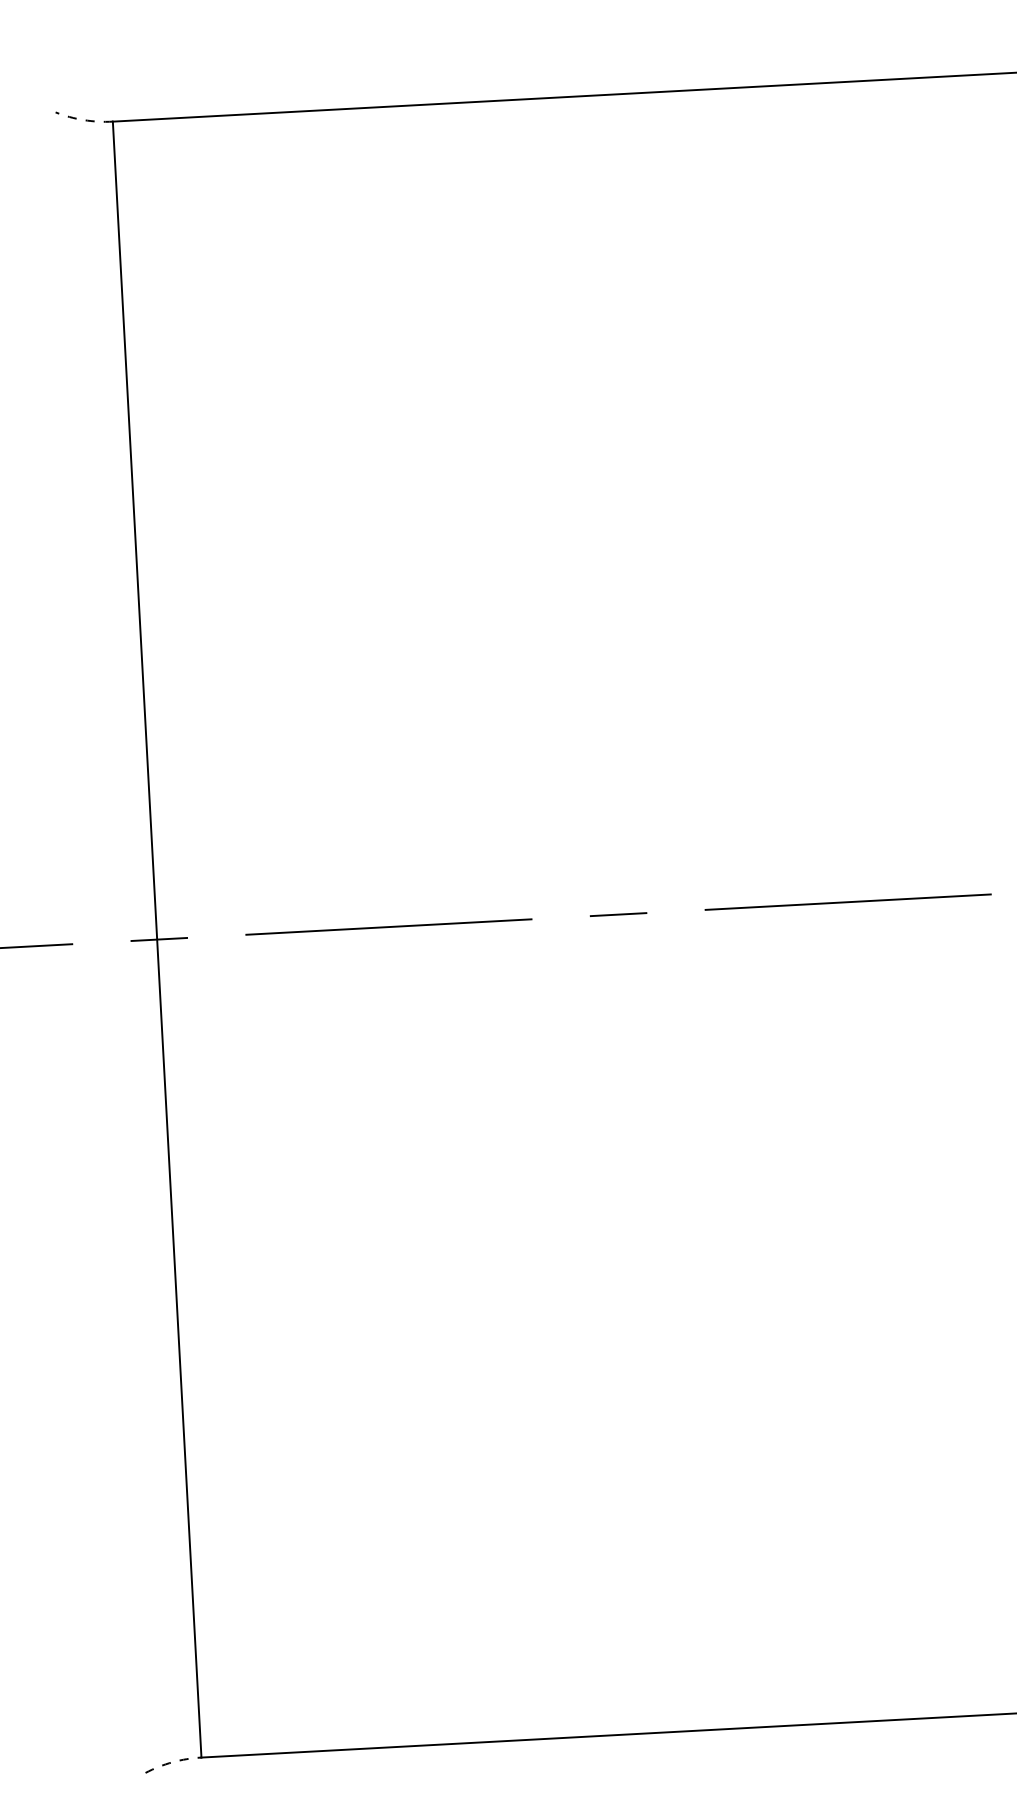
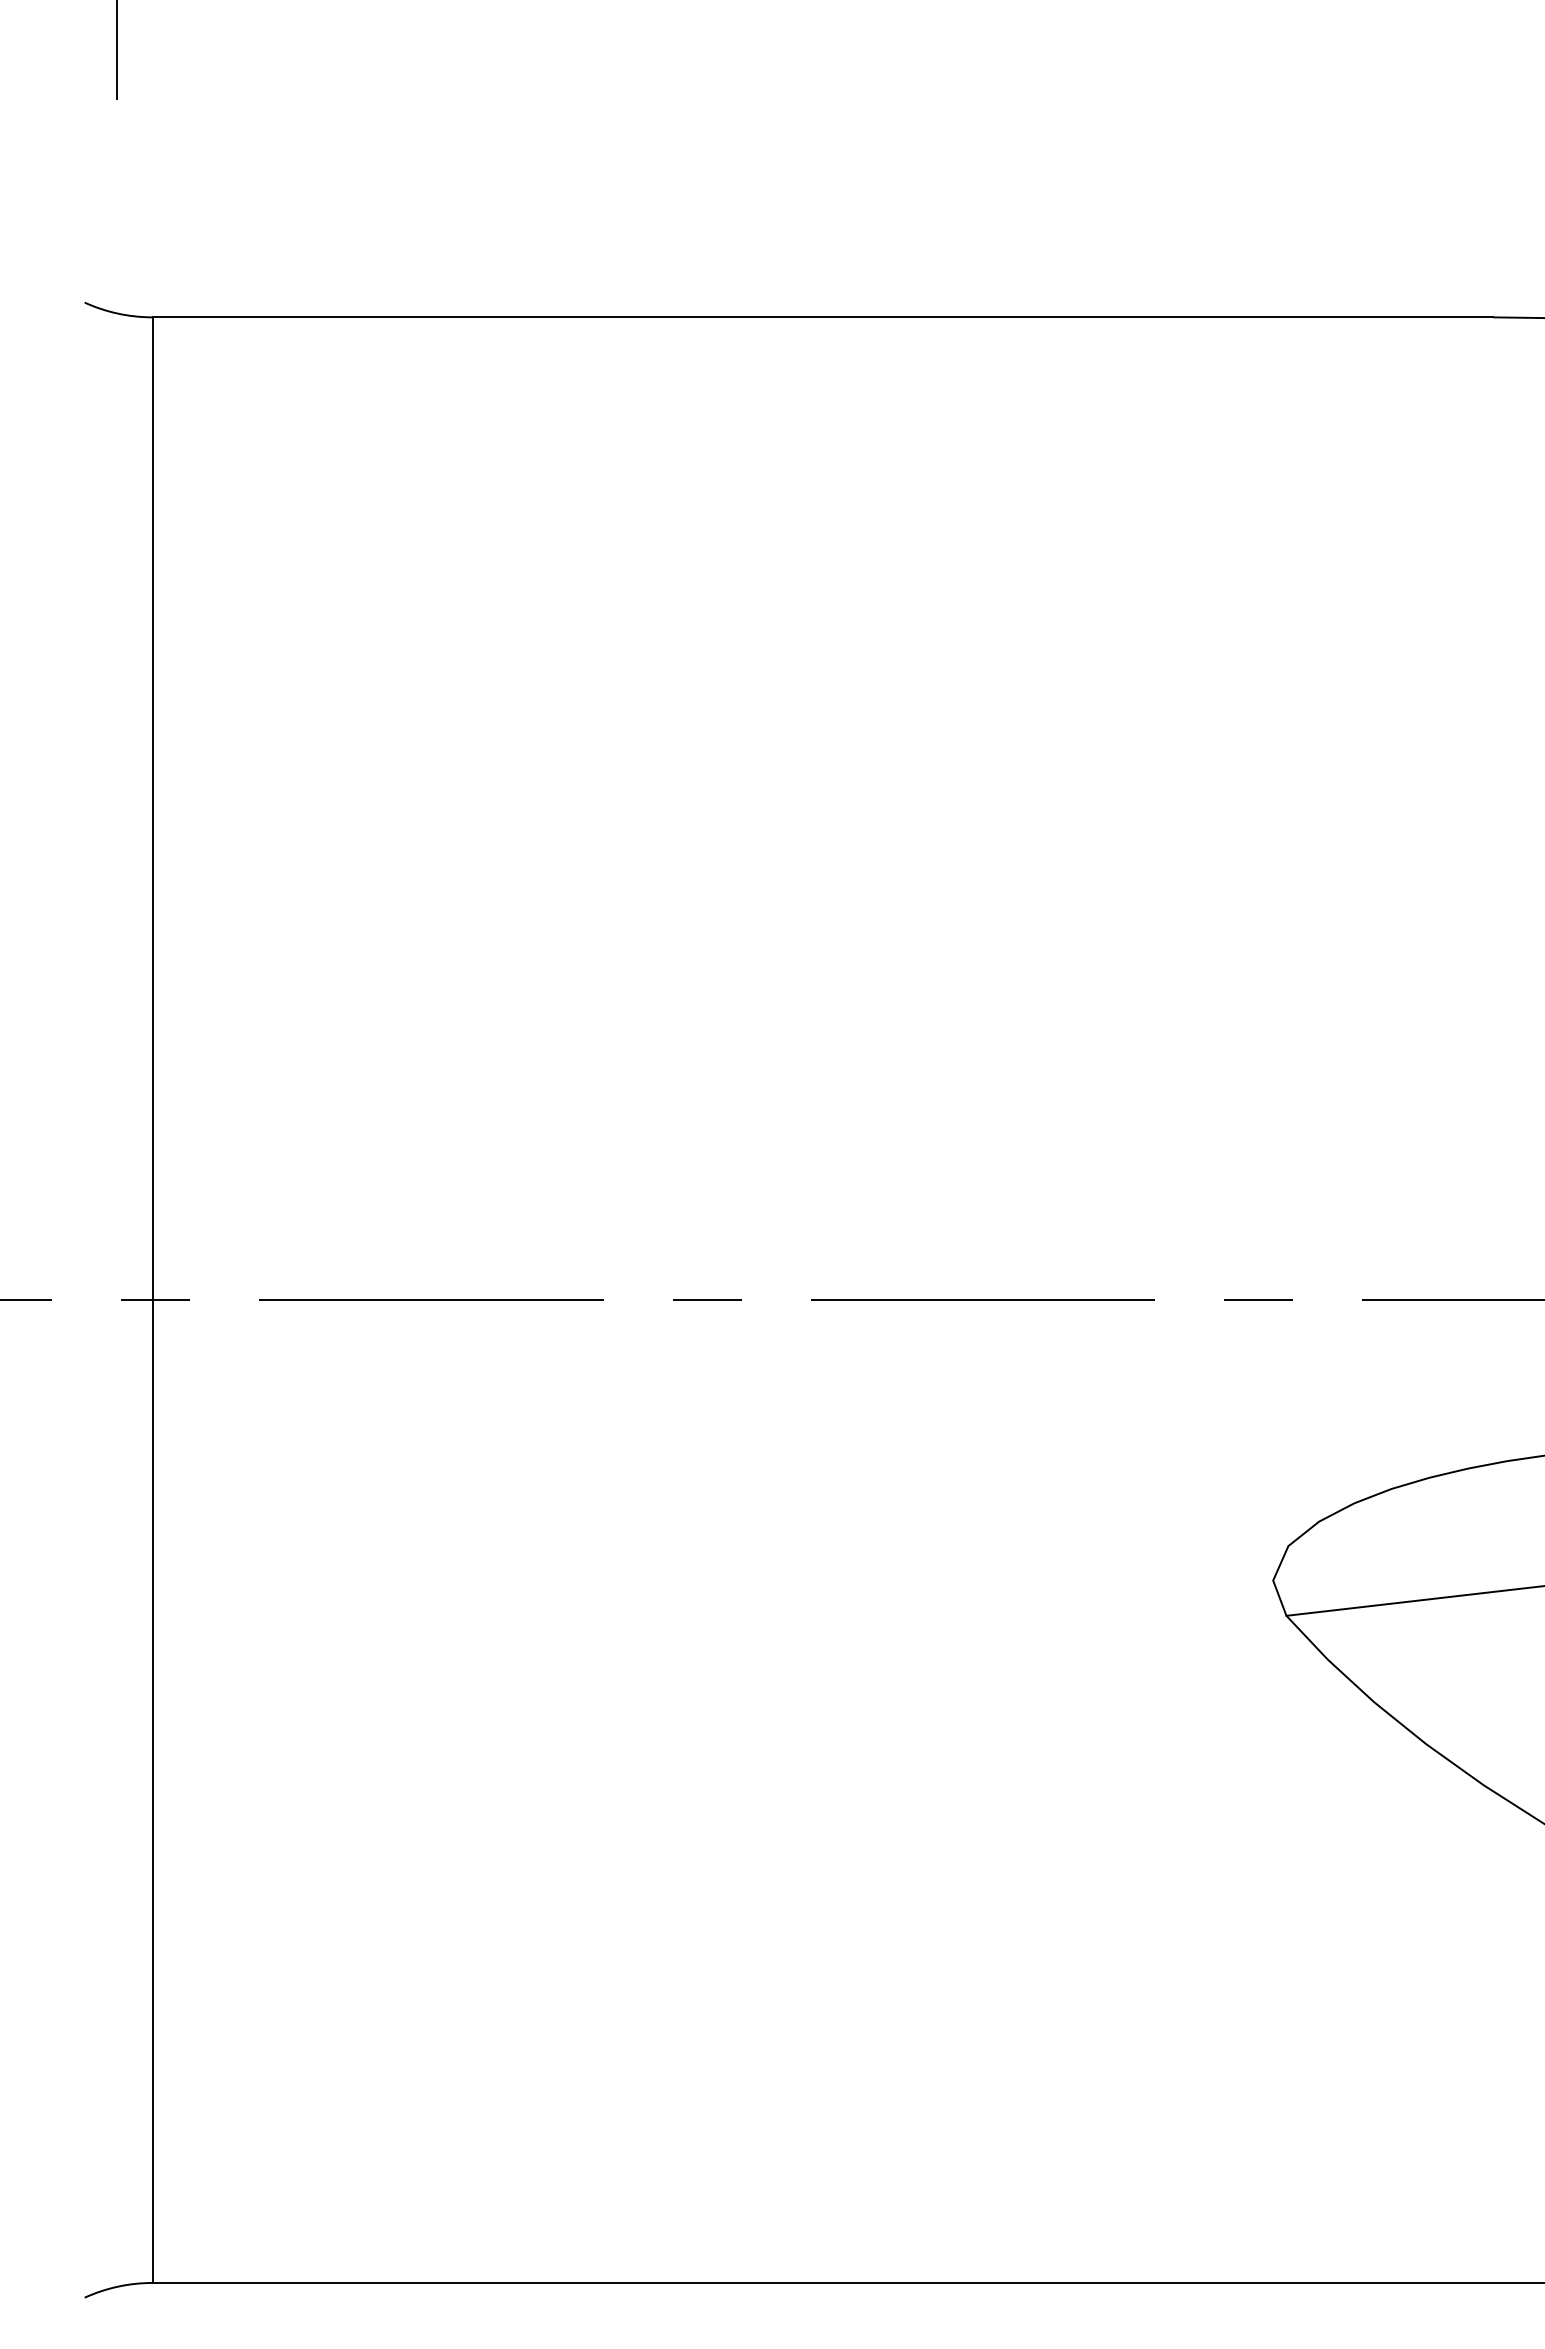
arc: (83, 120) -> (117, 313), dashed -> solid
arc: (172, 1762) -> (117, 2286), dashed -> solid

